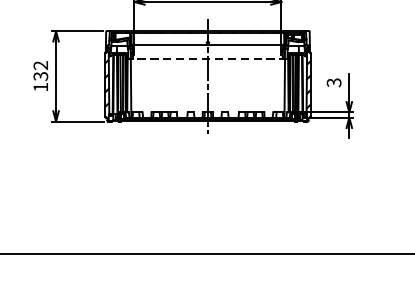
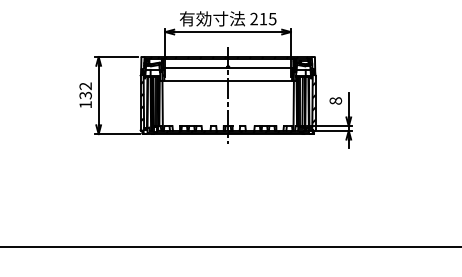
line: (208, 58) -> (228, 80), dashed -> solid
text: (333, 82) -> (335, 100), 3 -> 8

